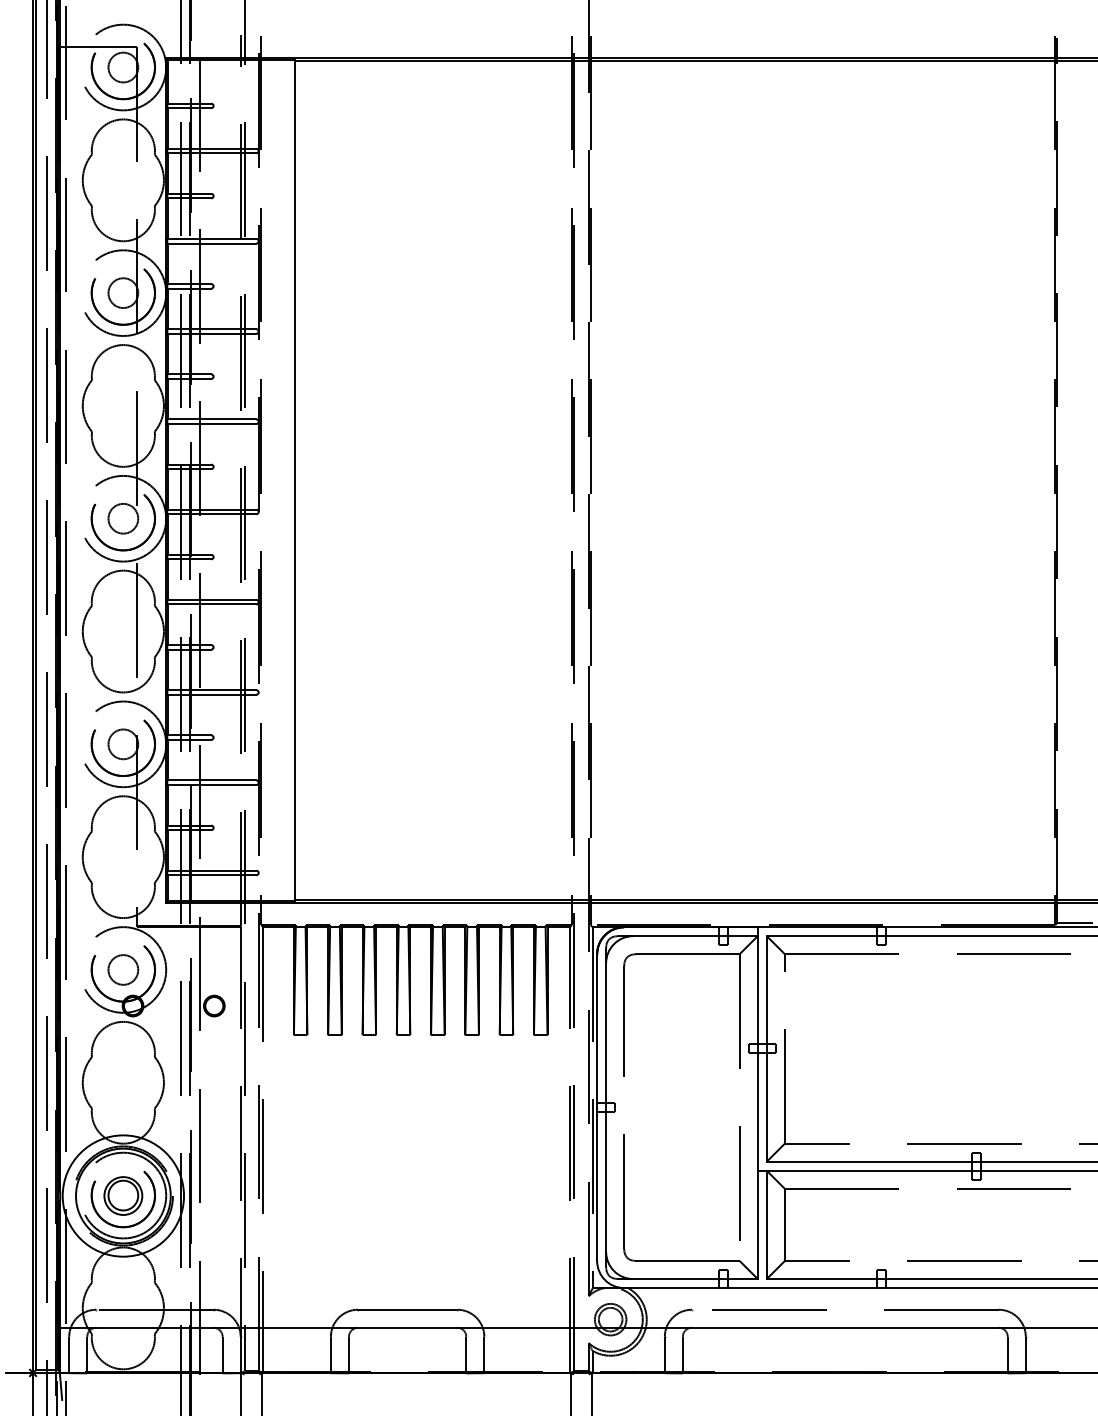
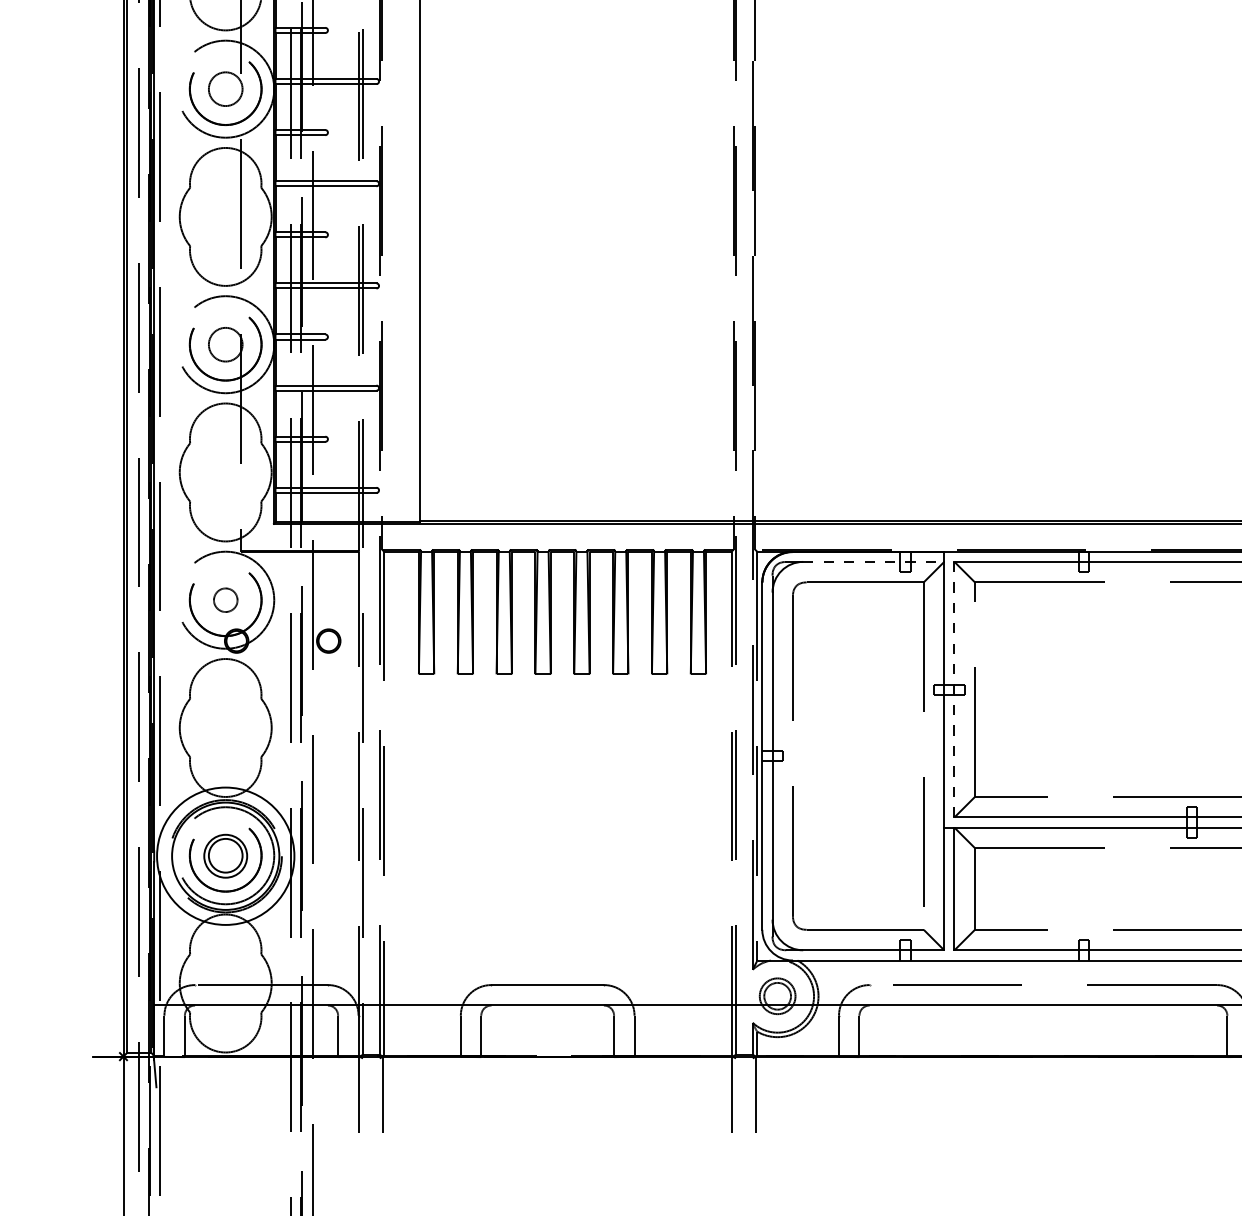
line: (696, 936) -> (874, 562), solid -> dashed
circle: (123, 969) -> (225, 599), size x0.7
line: (766, 1048) -> (954, 689), solid -> dashed

